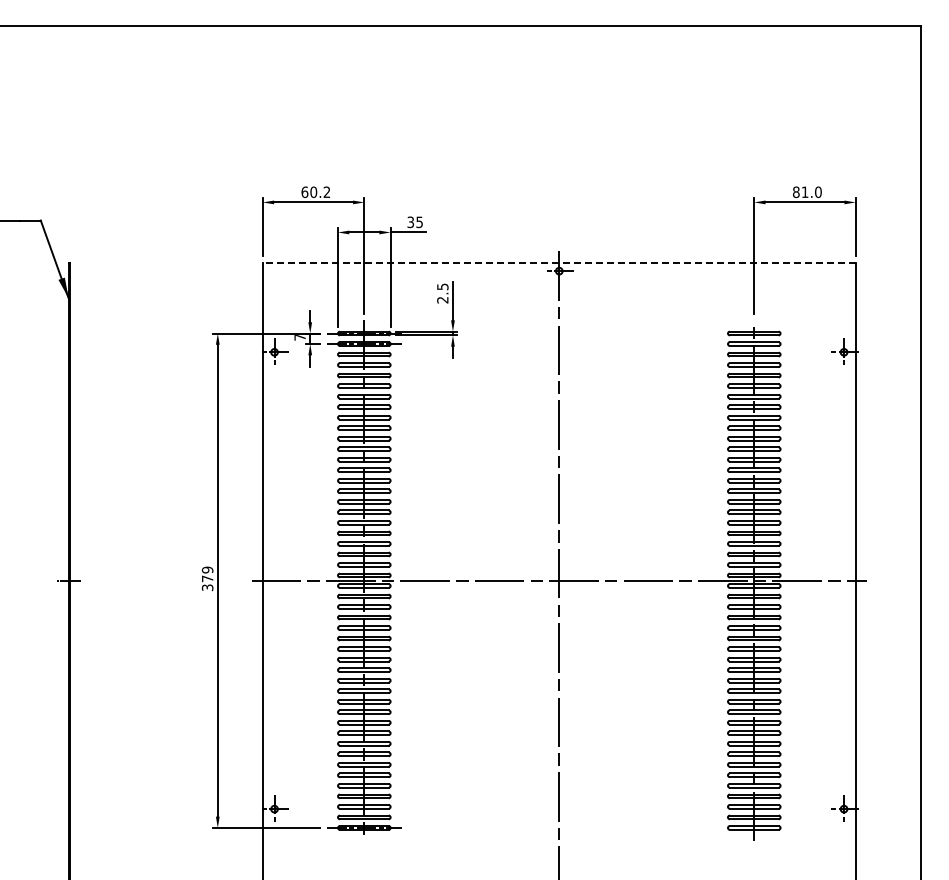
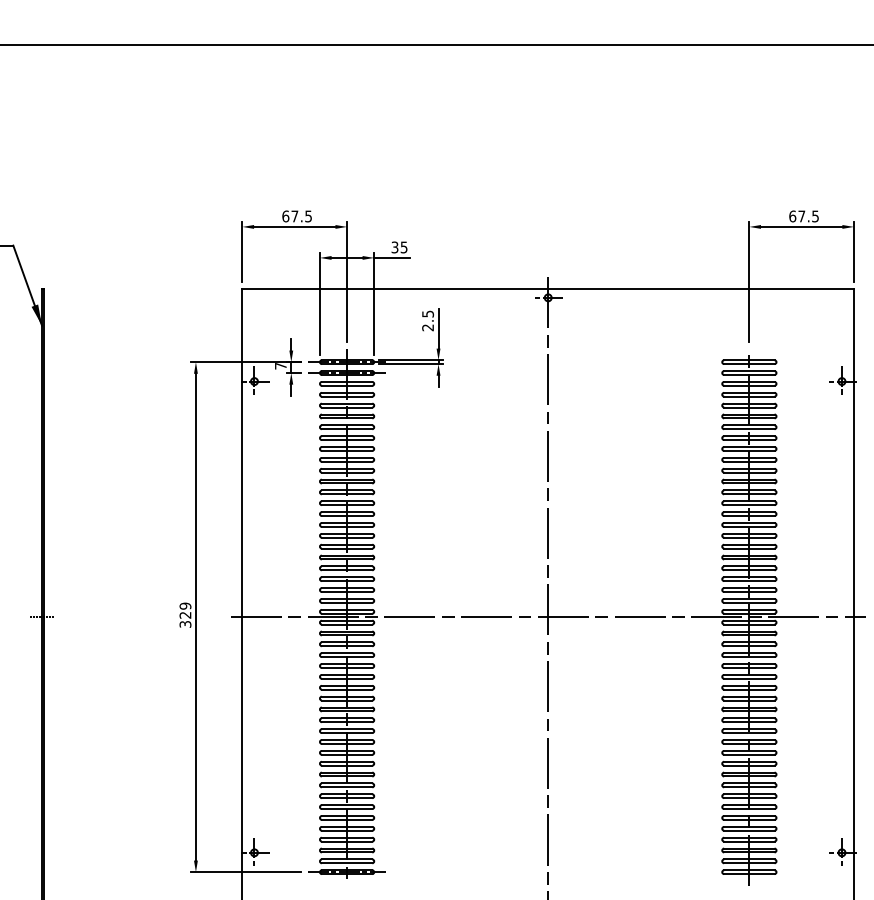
text: (806, 191) -> (803, 215), 81.0 -> 67.5
text: (320, 192) -> (301, 216), 60.2 -> 67.5
line: (558, 262) -> (547, 288), dashed -> solid
text: (207, 578) -> (185, 614), 379 -> 329

